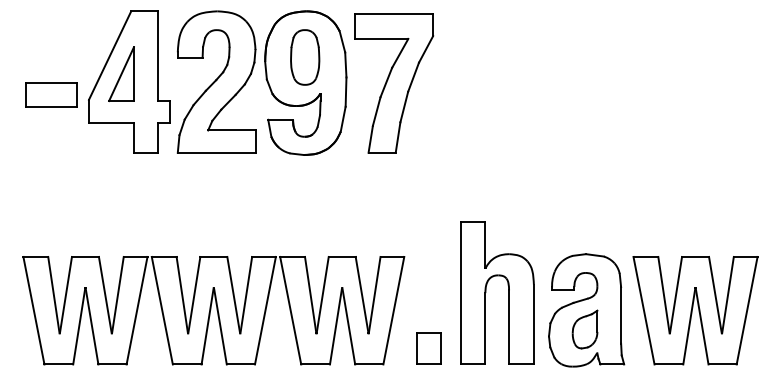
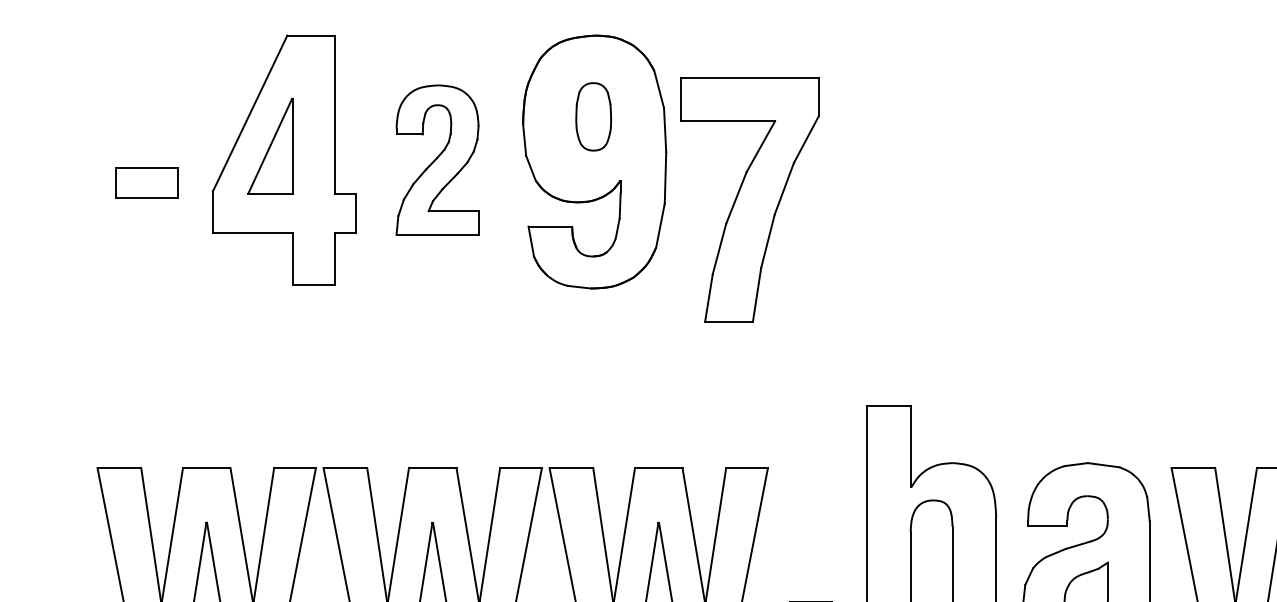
part: (305, 57) -> (594, 116), size x0.7
part: (216, 81) -> (437, 159), size x0.6
part: (394, 83) -> (750, 199), moved
part: (51, 94) -> (146, 182), size x0.7

